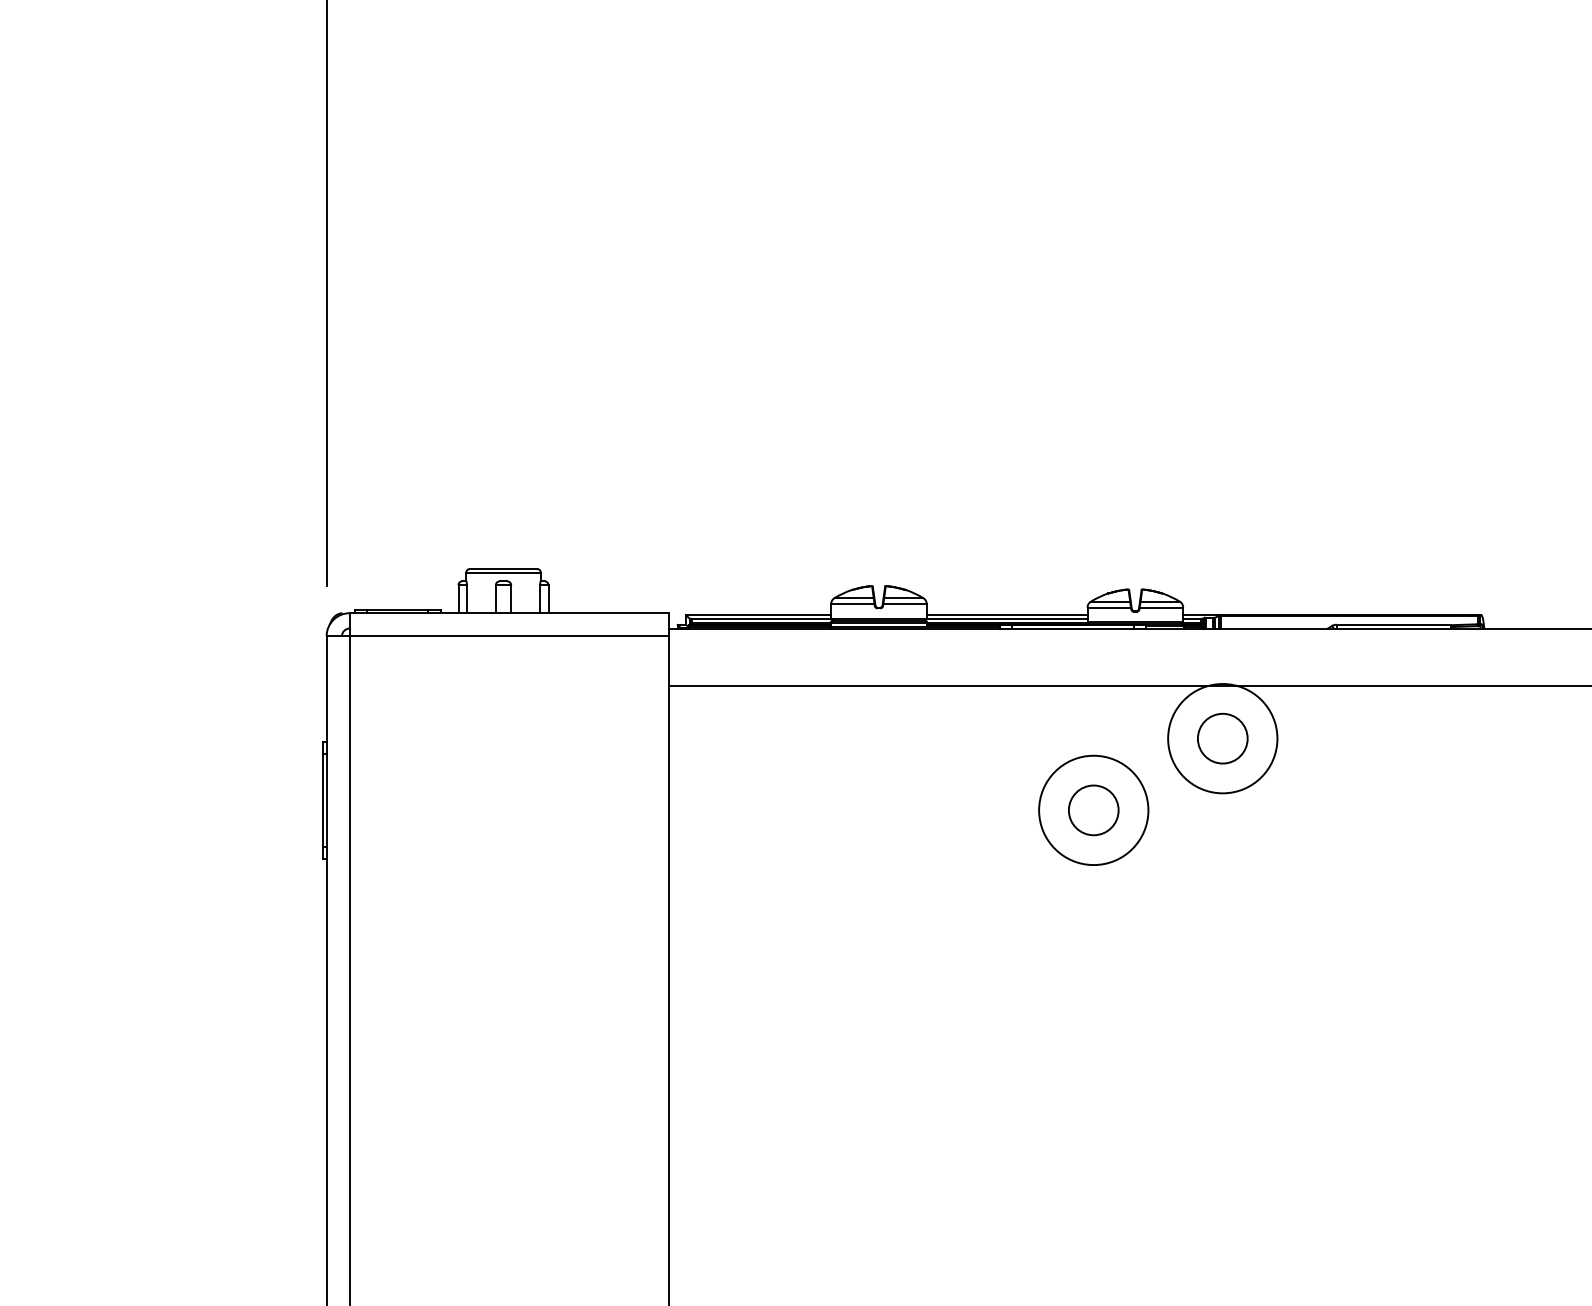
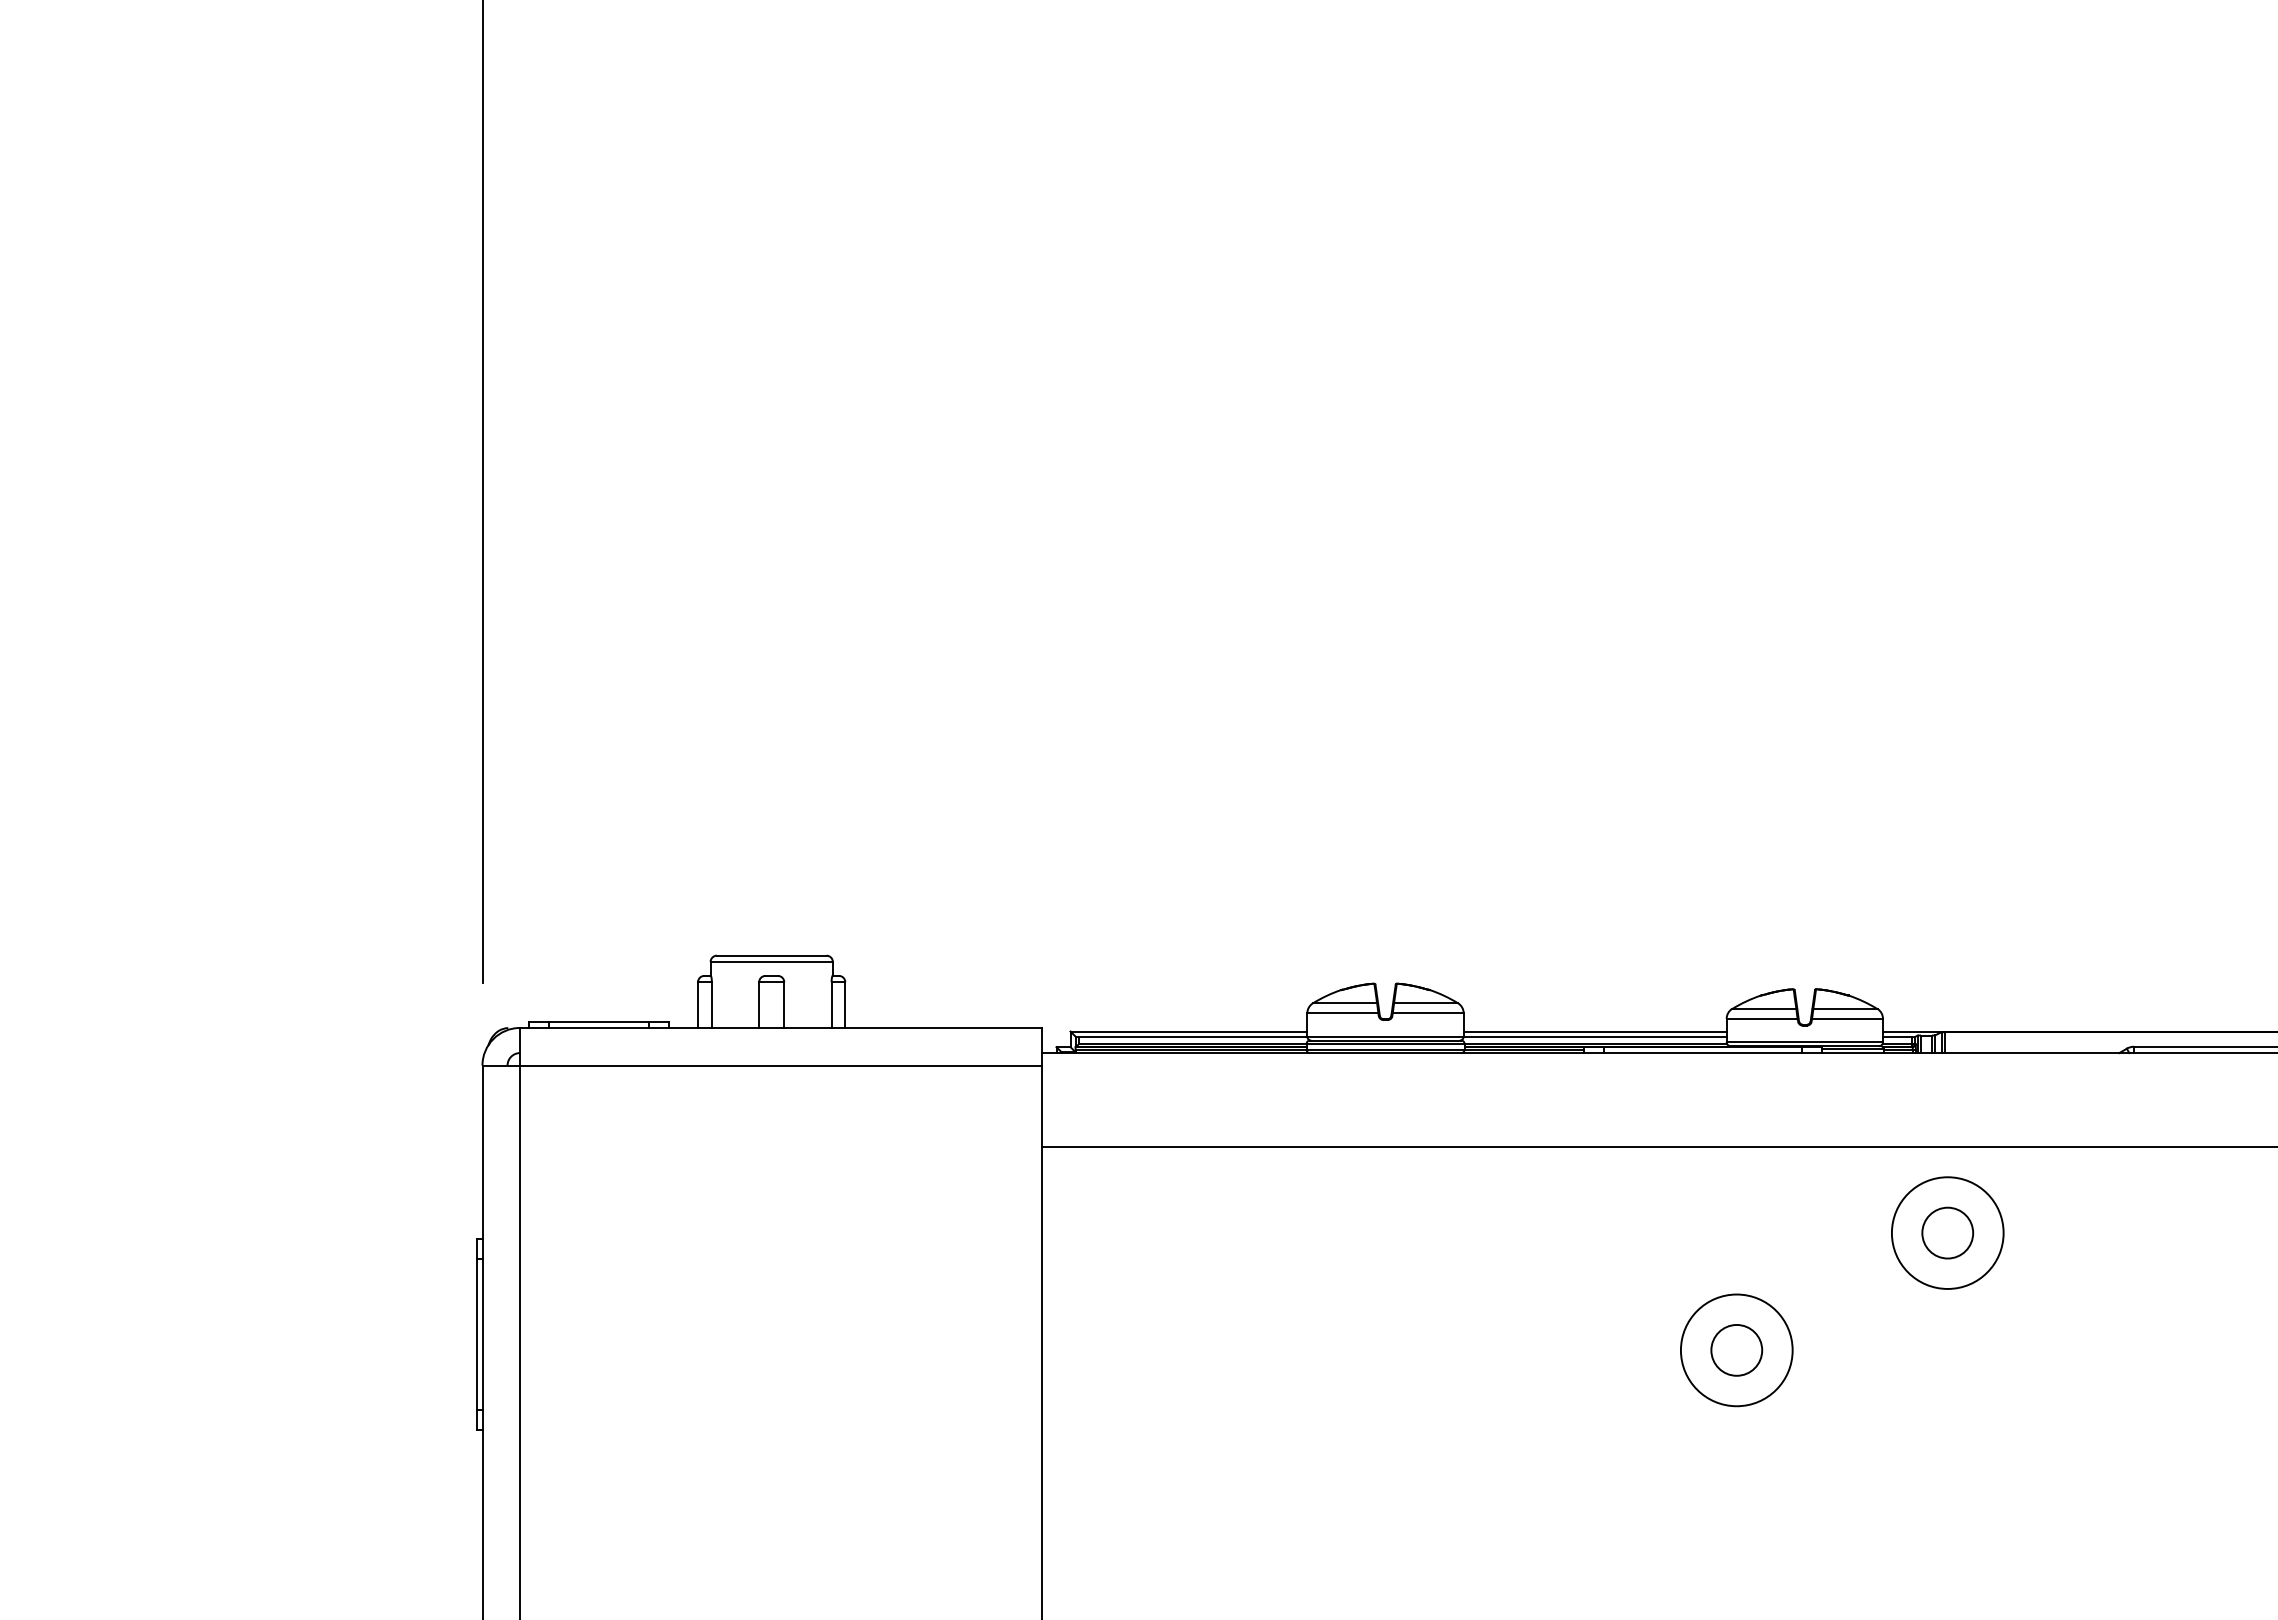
circle: (1222, 738) -> (1947, 1232), size x0.62
circle: (1222, 738) -> (1947, 1232), size x0.62
circle: (1093, 809) -> (1736, 1348), size x0.62
circle: (1093, 810) -> (1736, 1350), size x0.62

